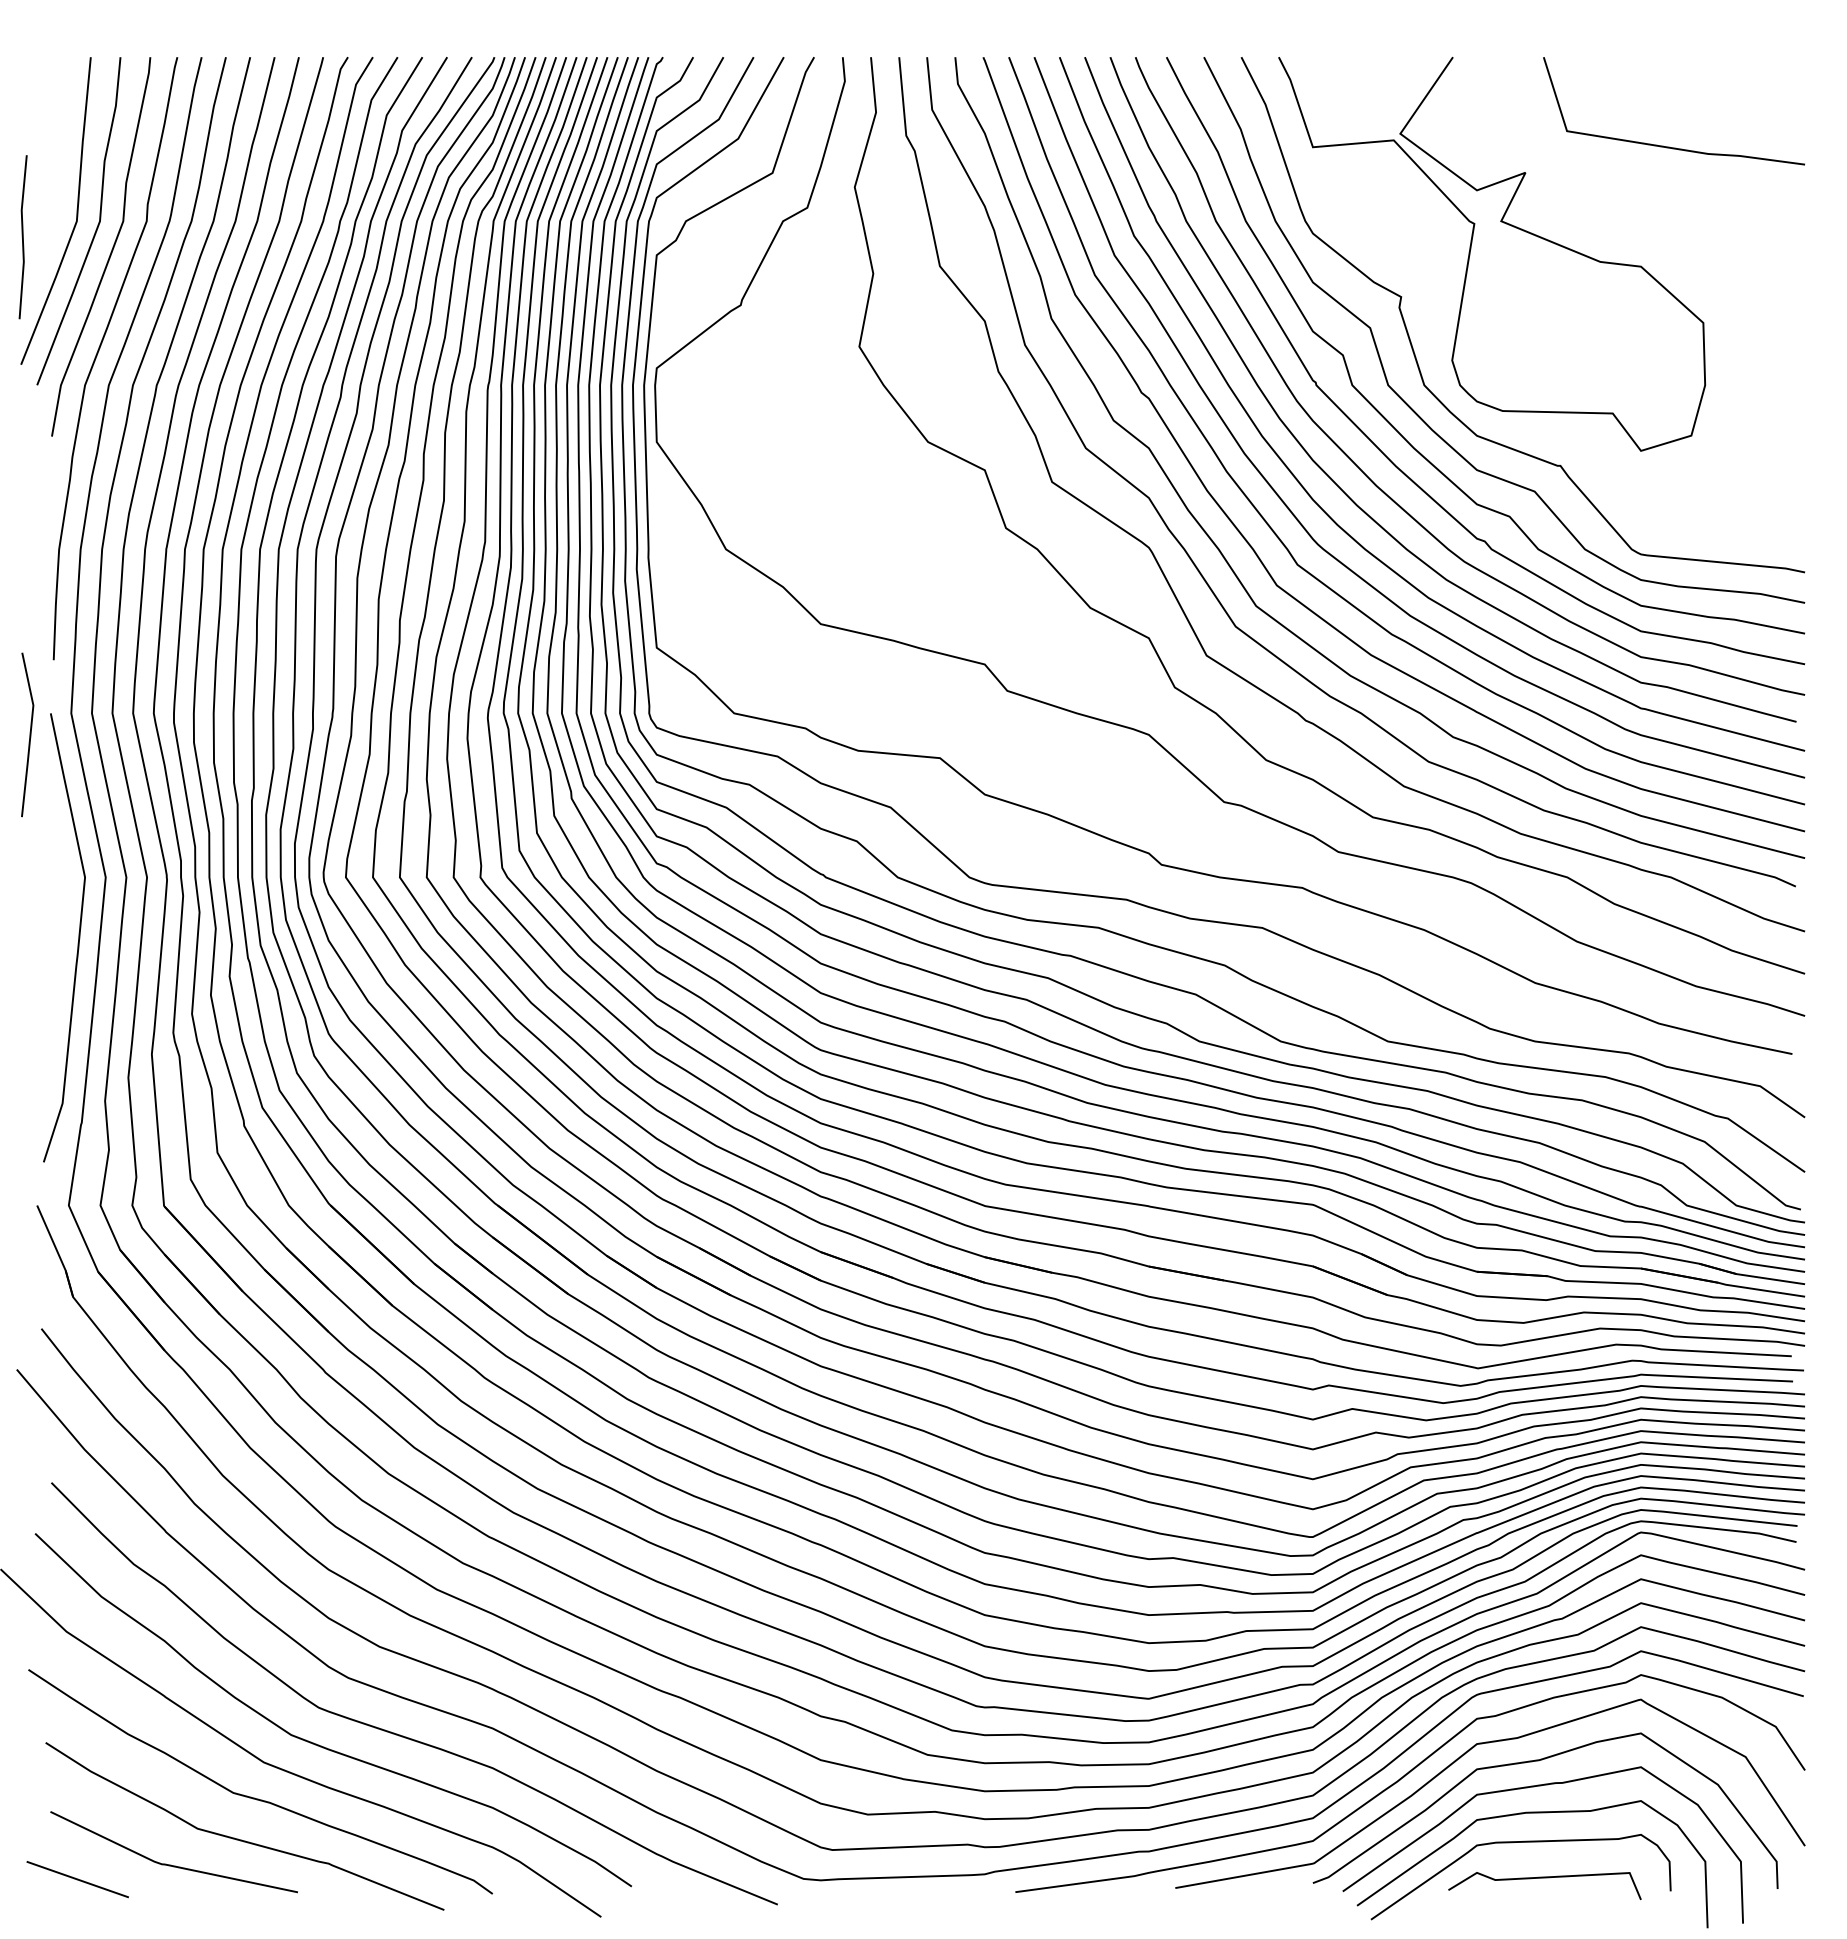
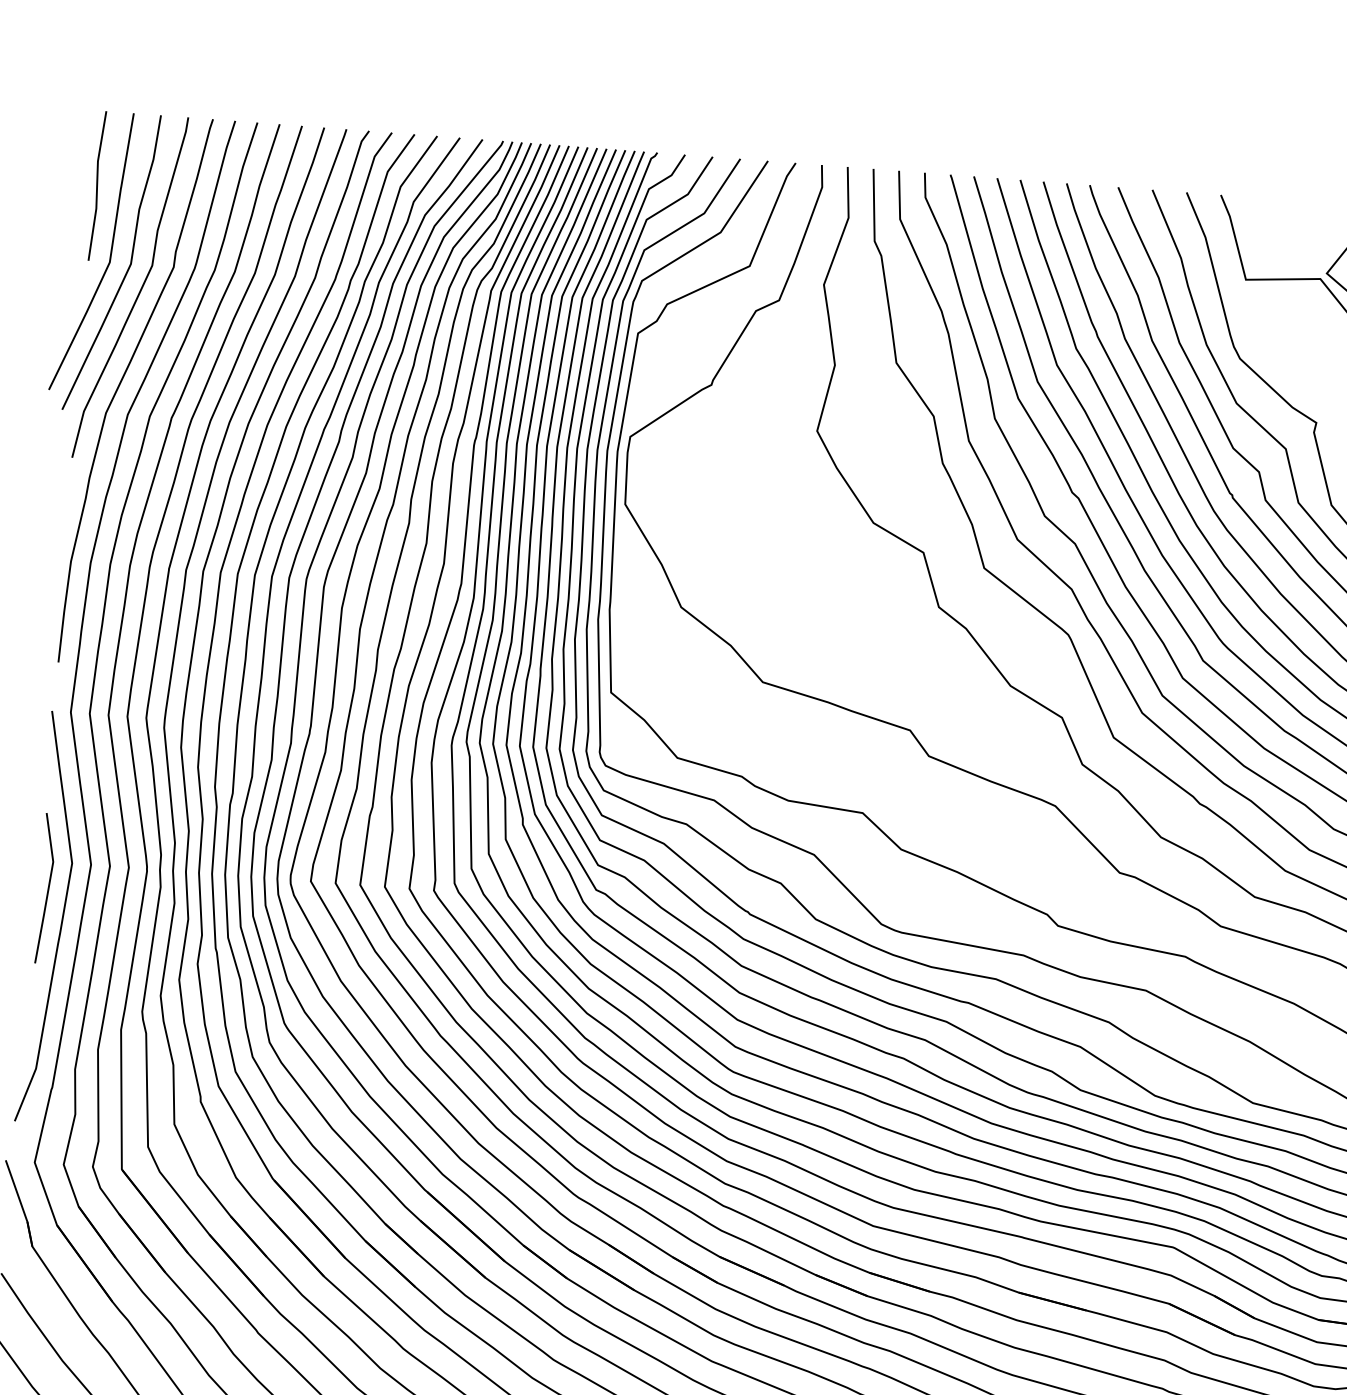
line: (22, 237) -> (96, 186), moved
line: (29, 734) -> (47, 888), moved

